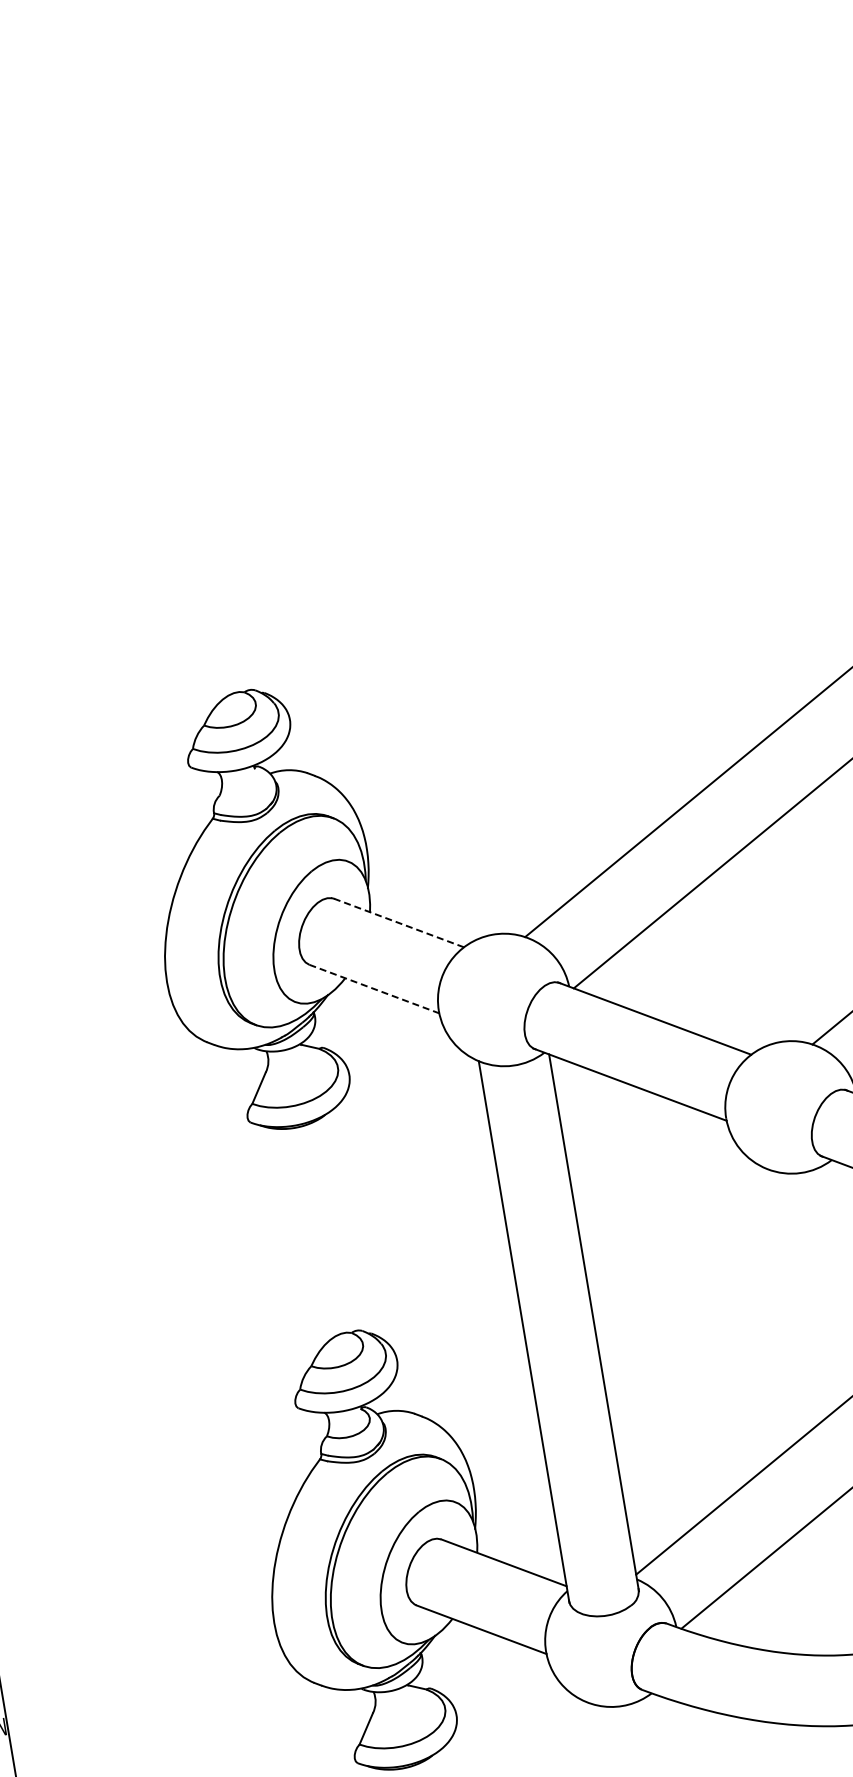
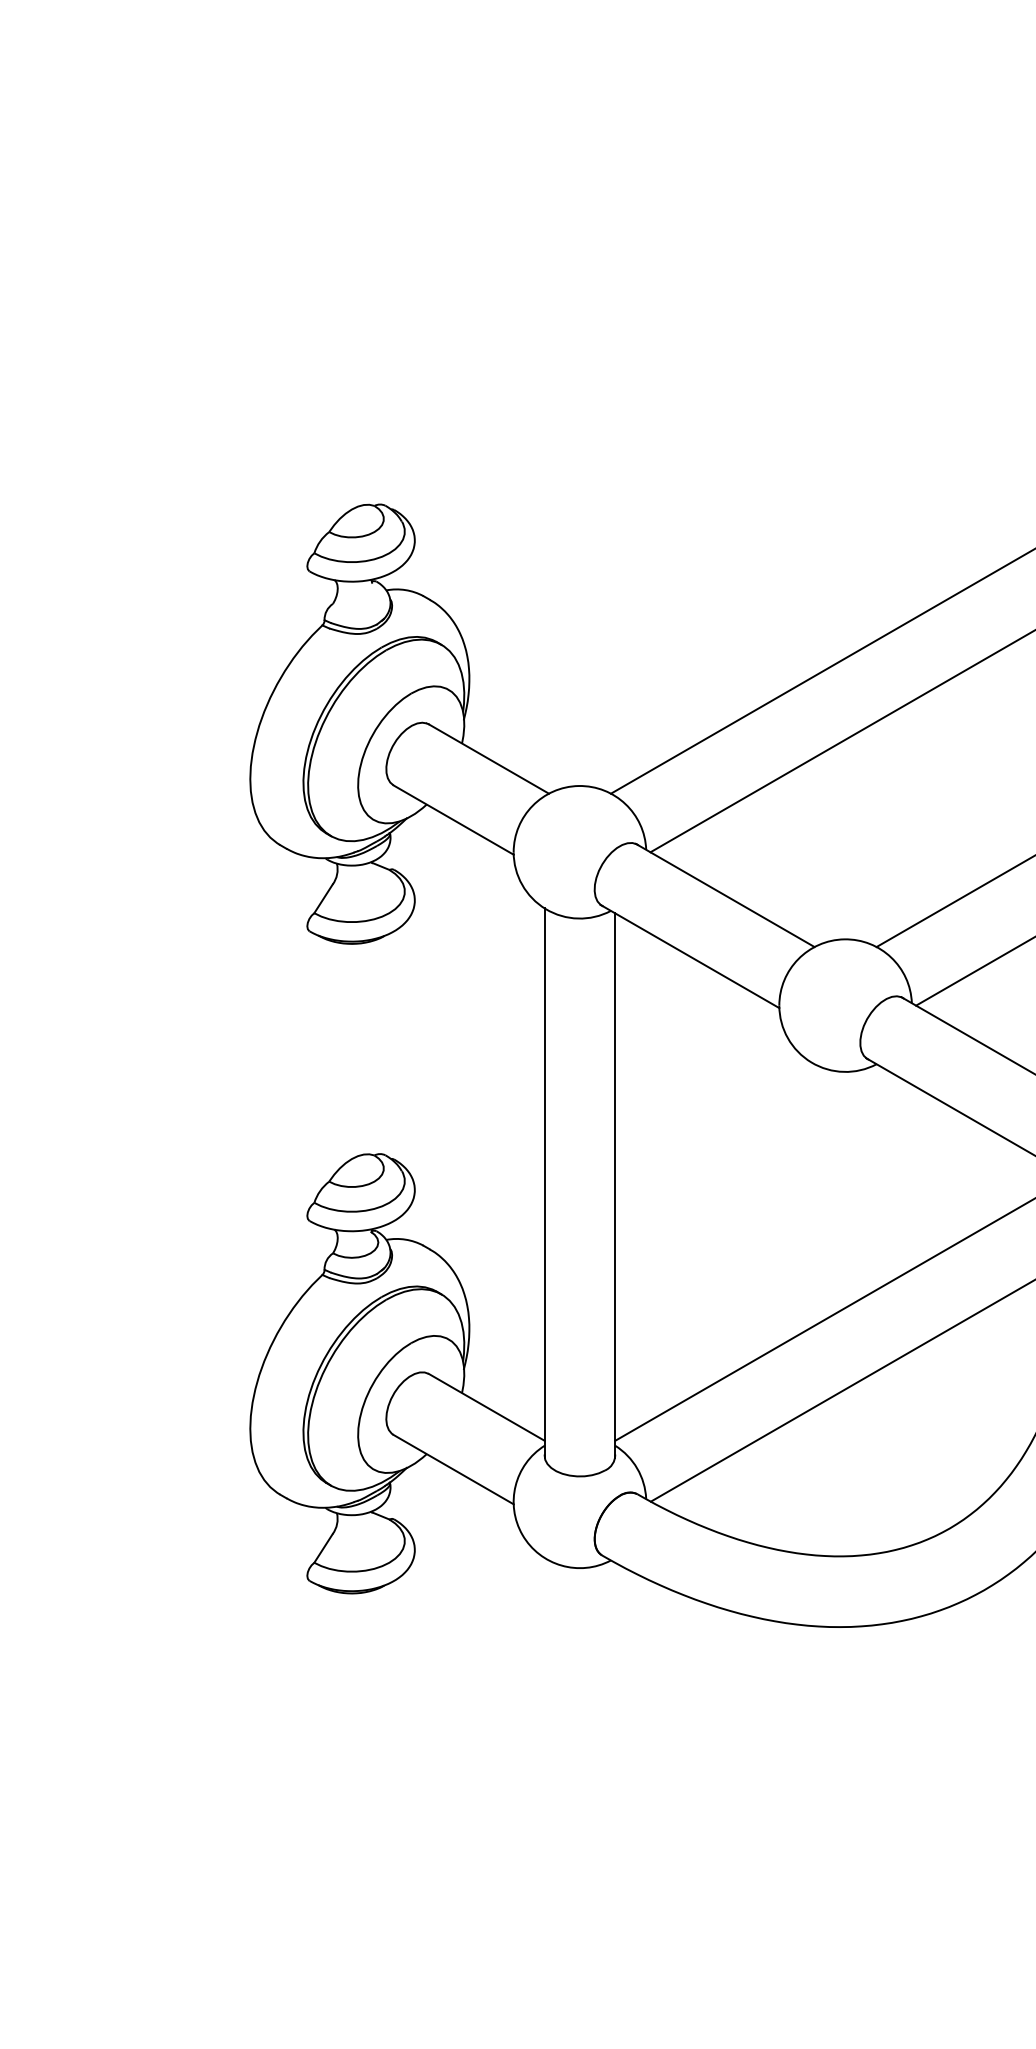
line: (398, 922) -> (488, 758), dashed -> solid
line: (375, 989) -> (454, 820), dashed -> solid

